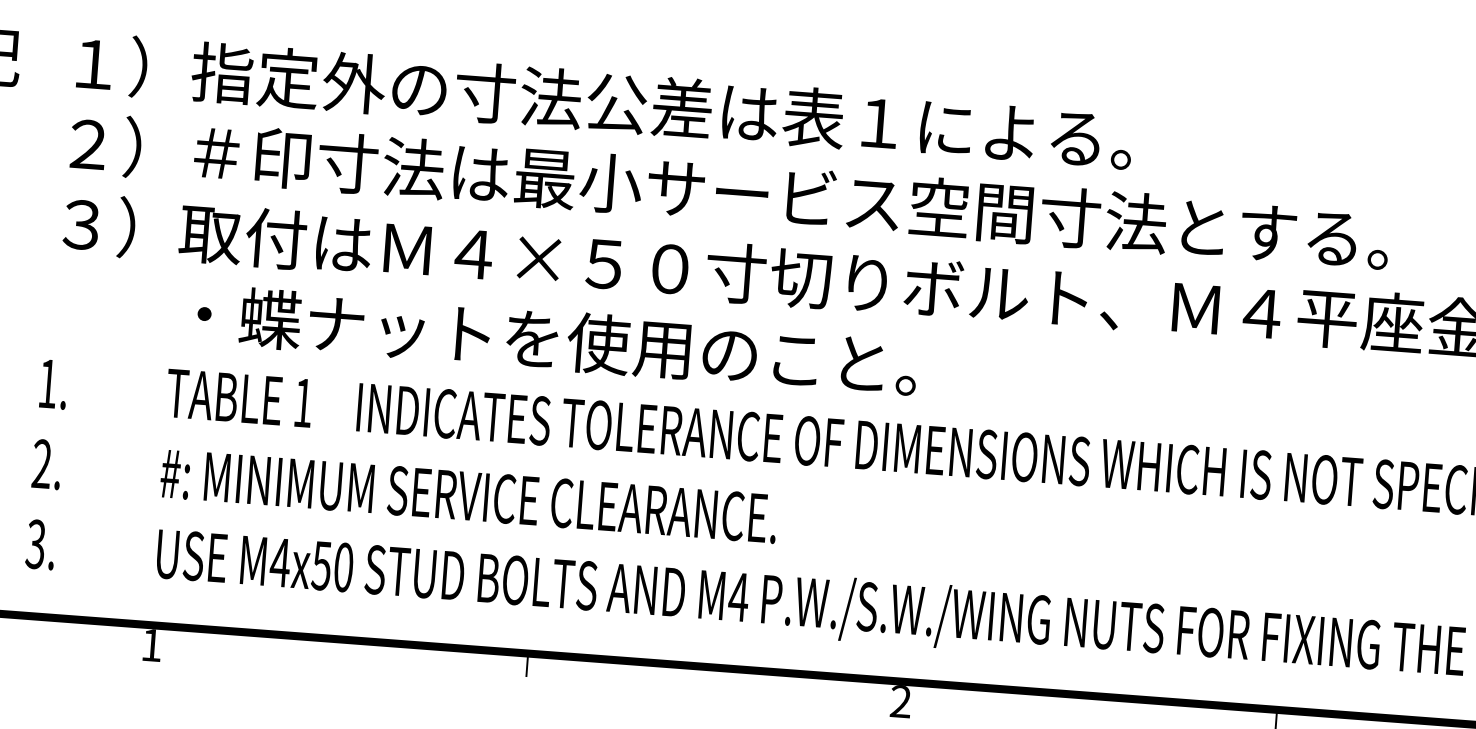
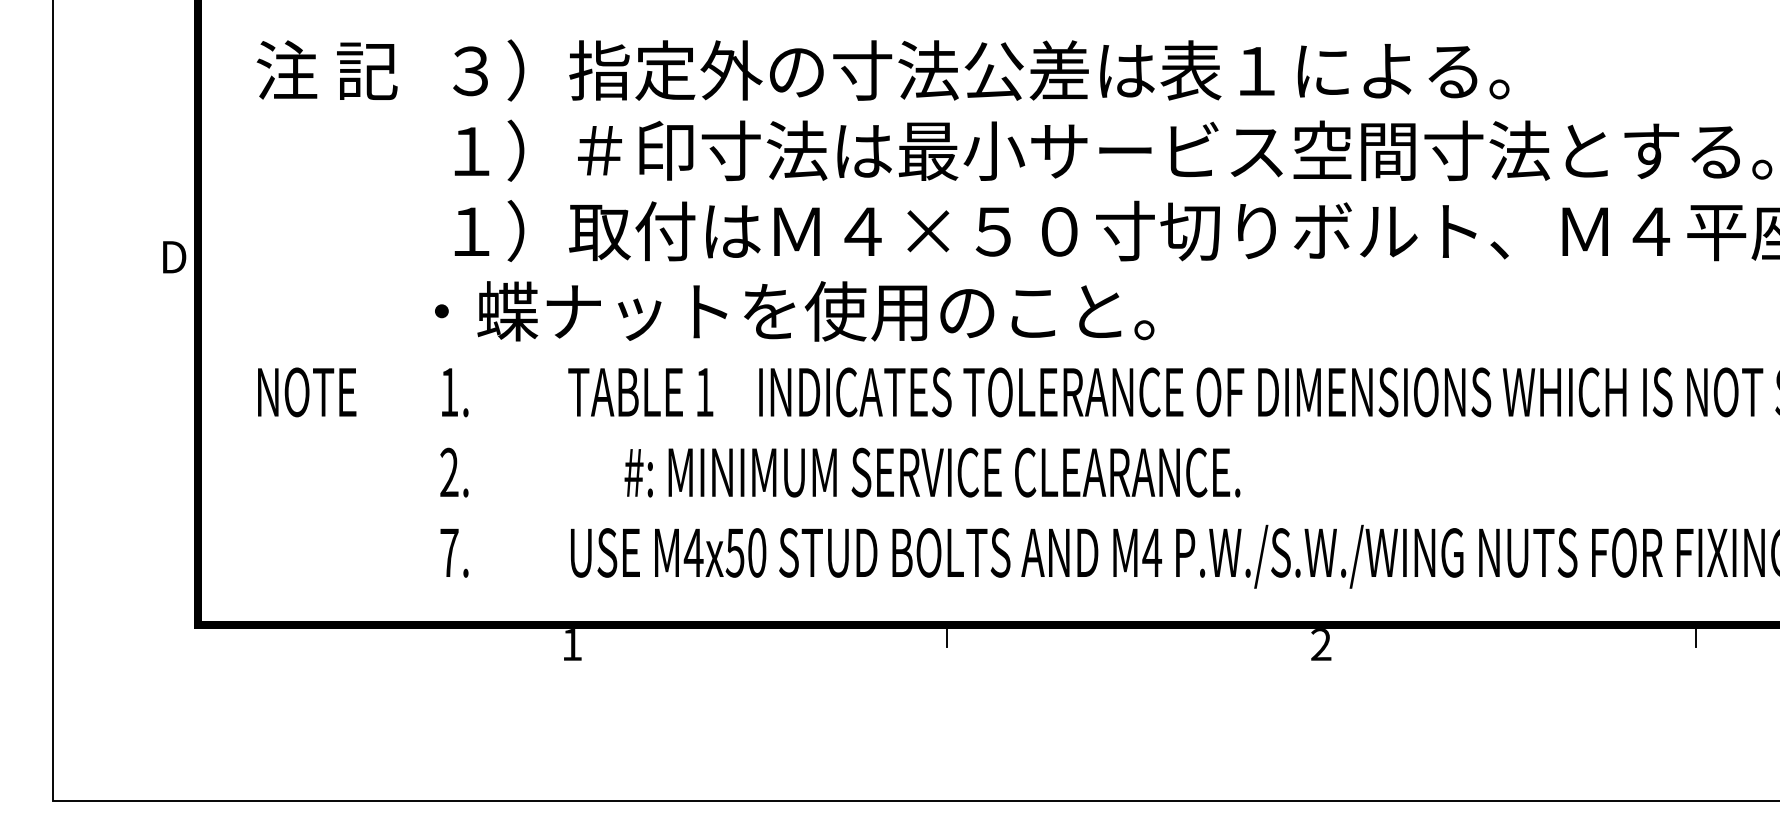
text: (94, 64) -> (471, 71), １） -> ３）
text: (88, 143) -> (471, 150), ２） -> １）
text: (82, 224) -> (471, 231), ３） -> １）
text: (557, 340) -> (794, 311), moved
text: (469, 496) -> (932, 472), moved
text: (36, 543) -> (449, 552), 3. -> 7.

